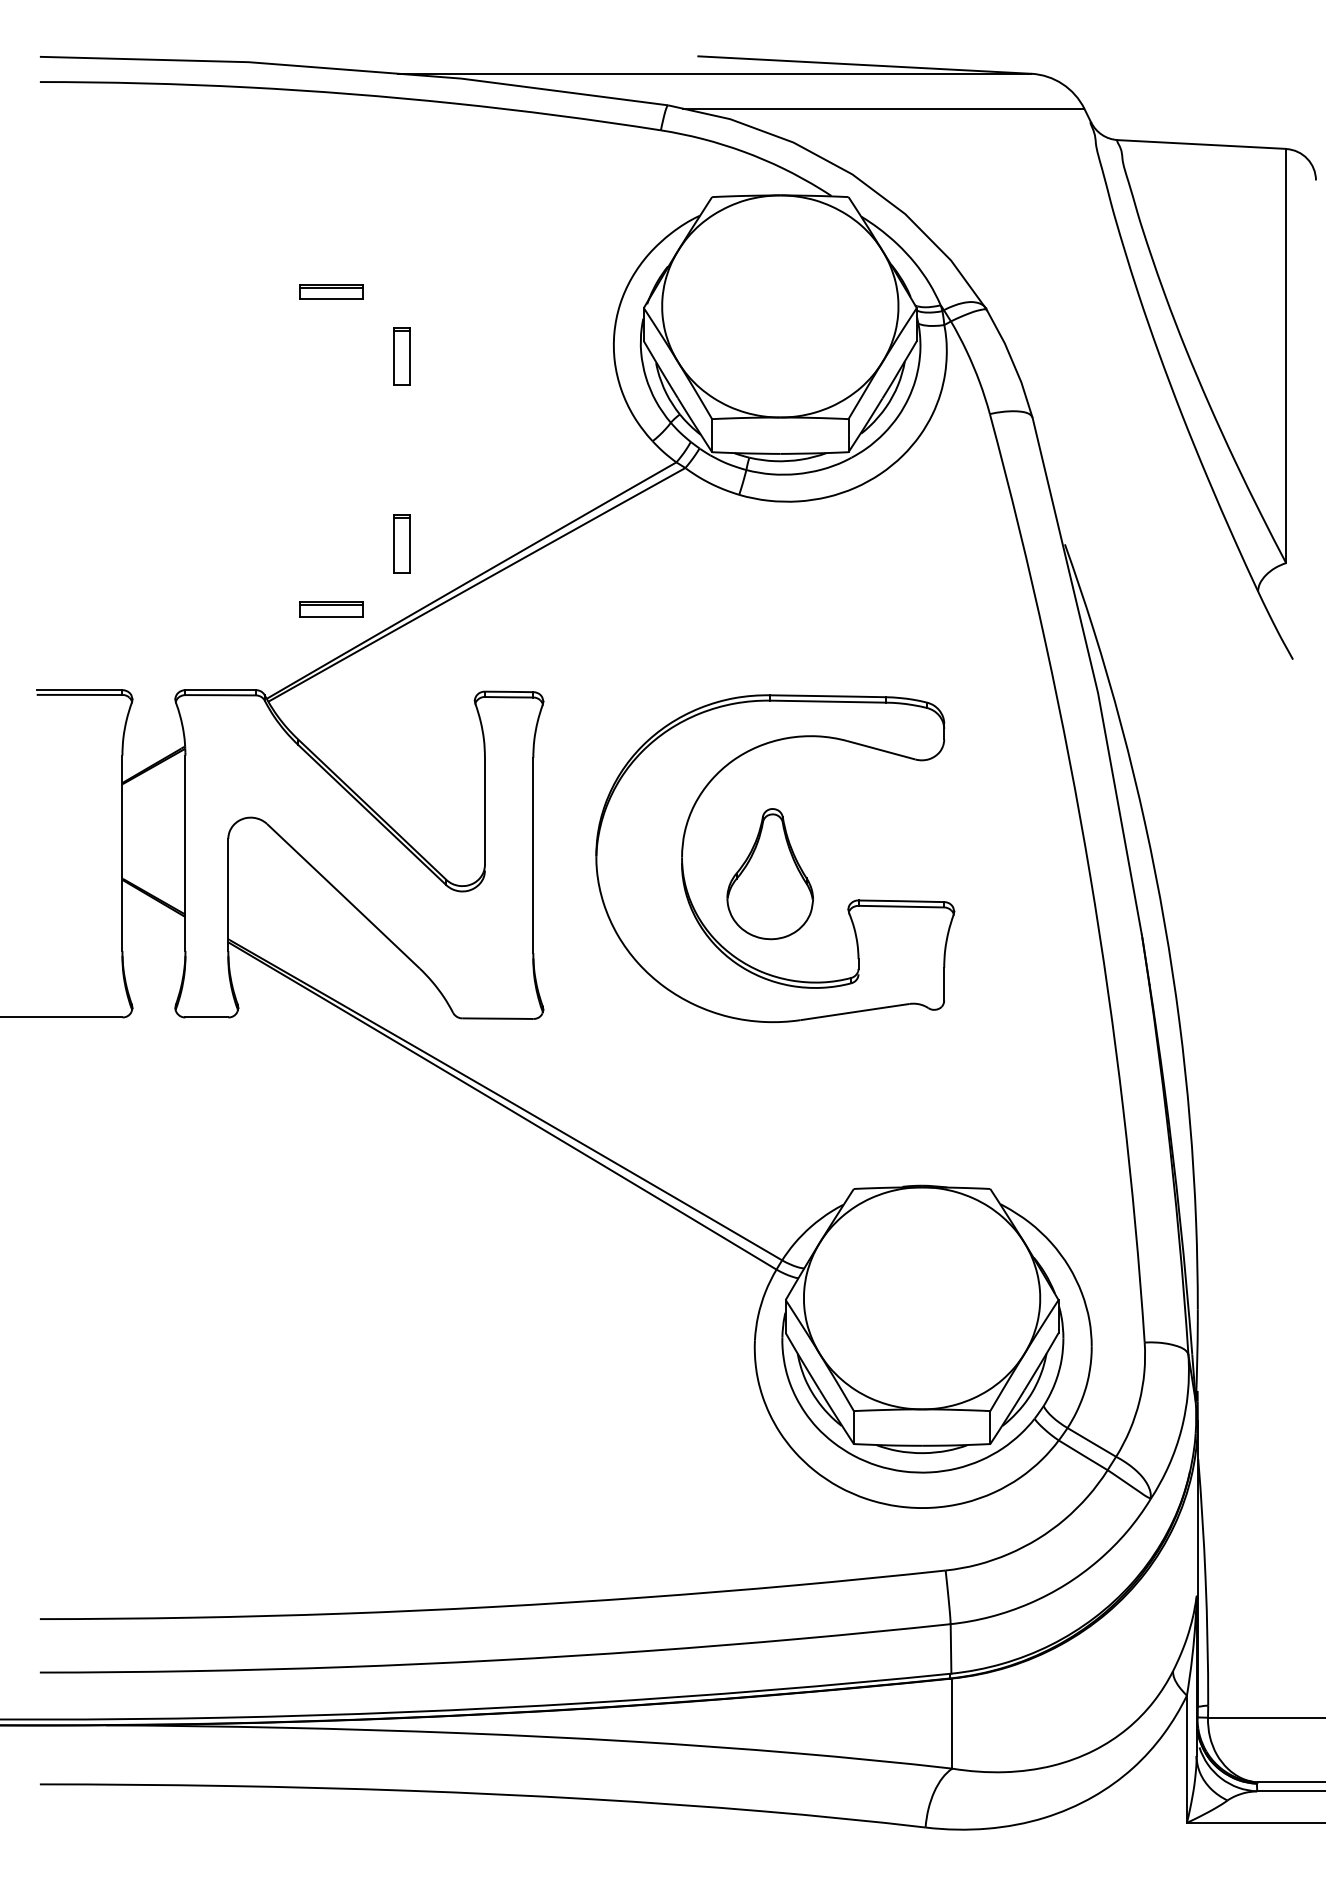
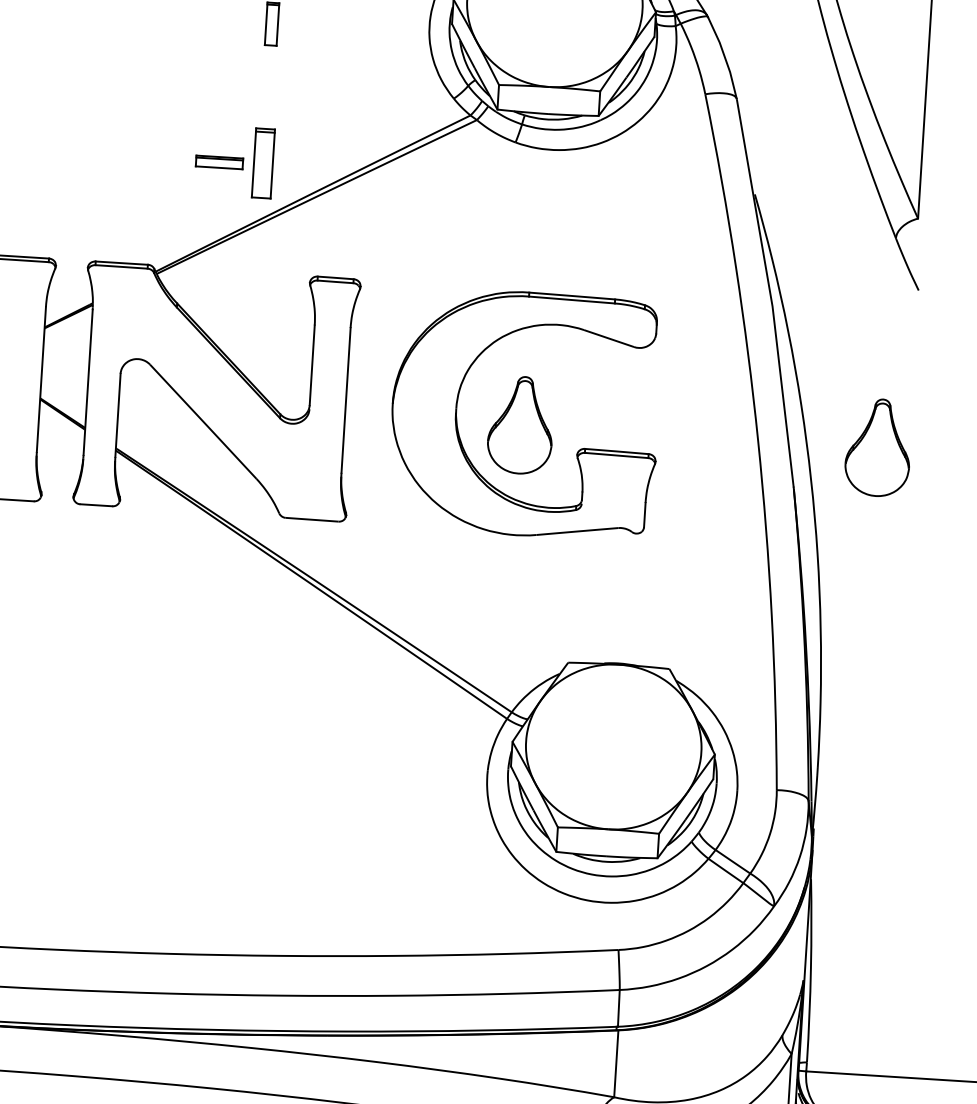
part: (401, 543) -> (262, 162), size x1.6
part: (331, 609) -> (219, 162), moved
part: (1251, 874) -> (877, 447), added

